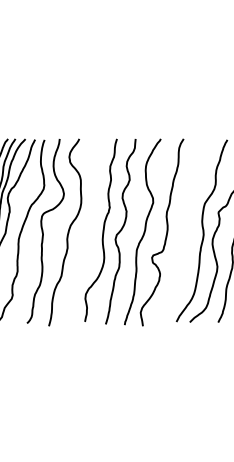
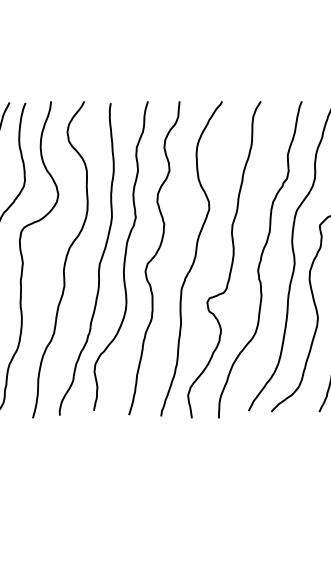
curve: (183, 232) -> (260, 259), added
curve: (87, 234) -> (98, 263), added

